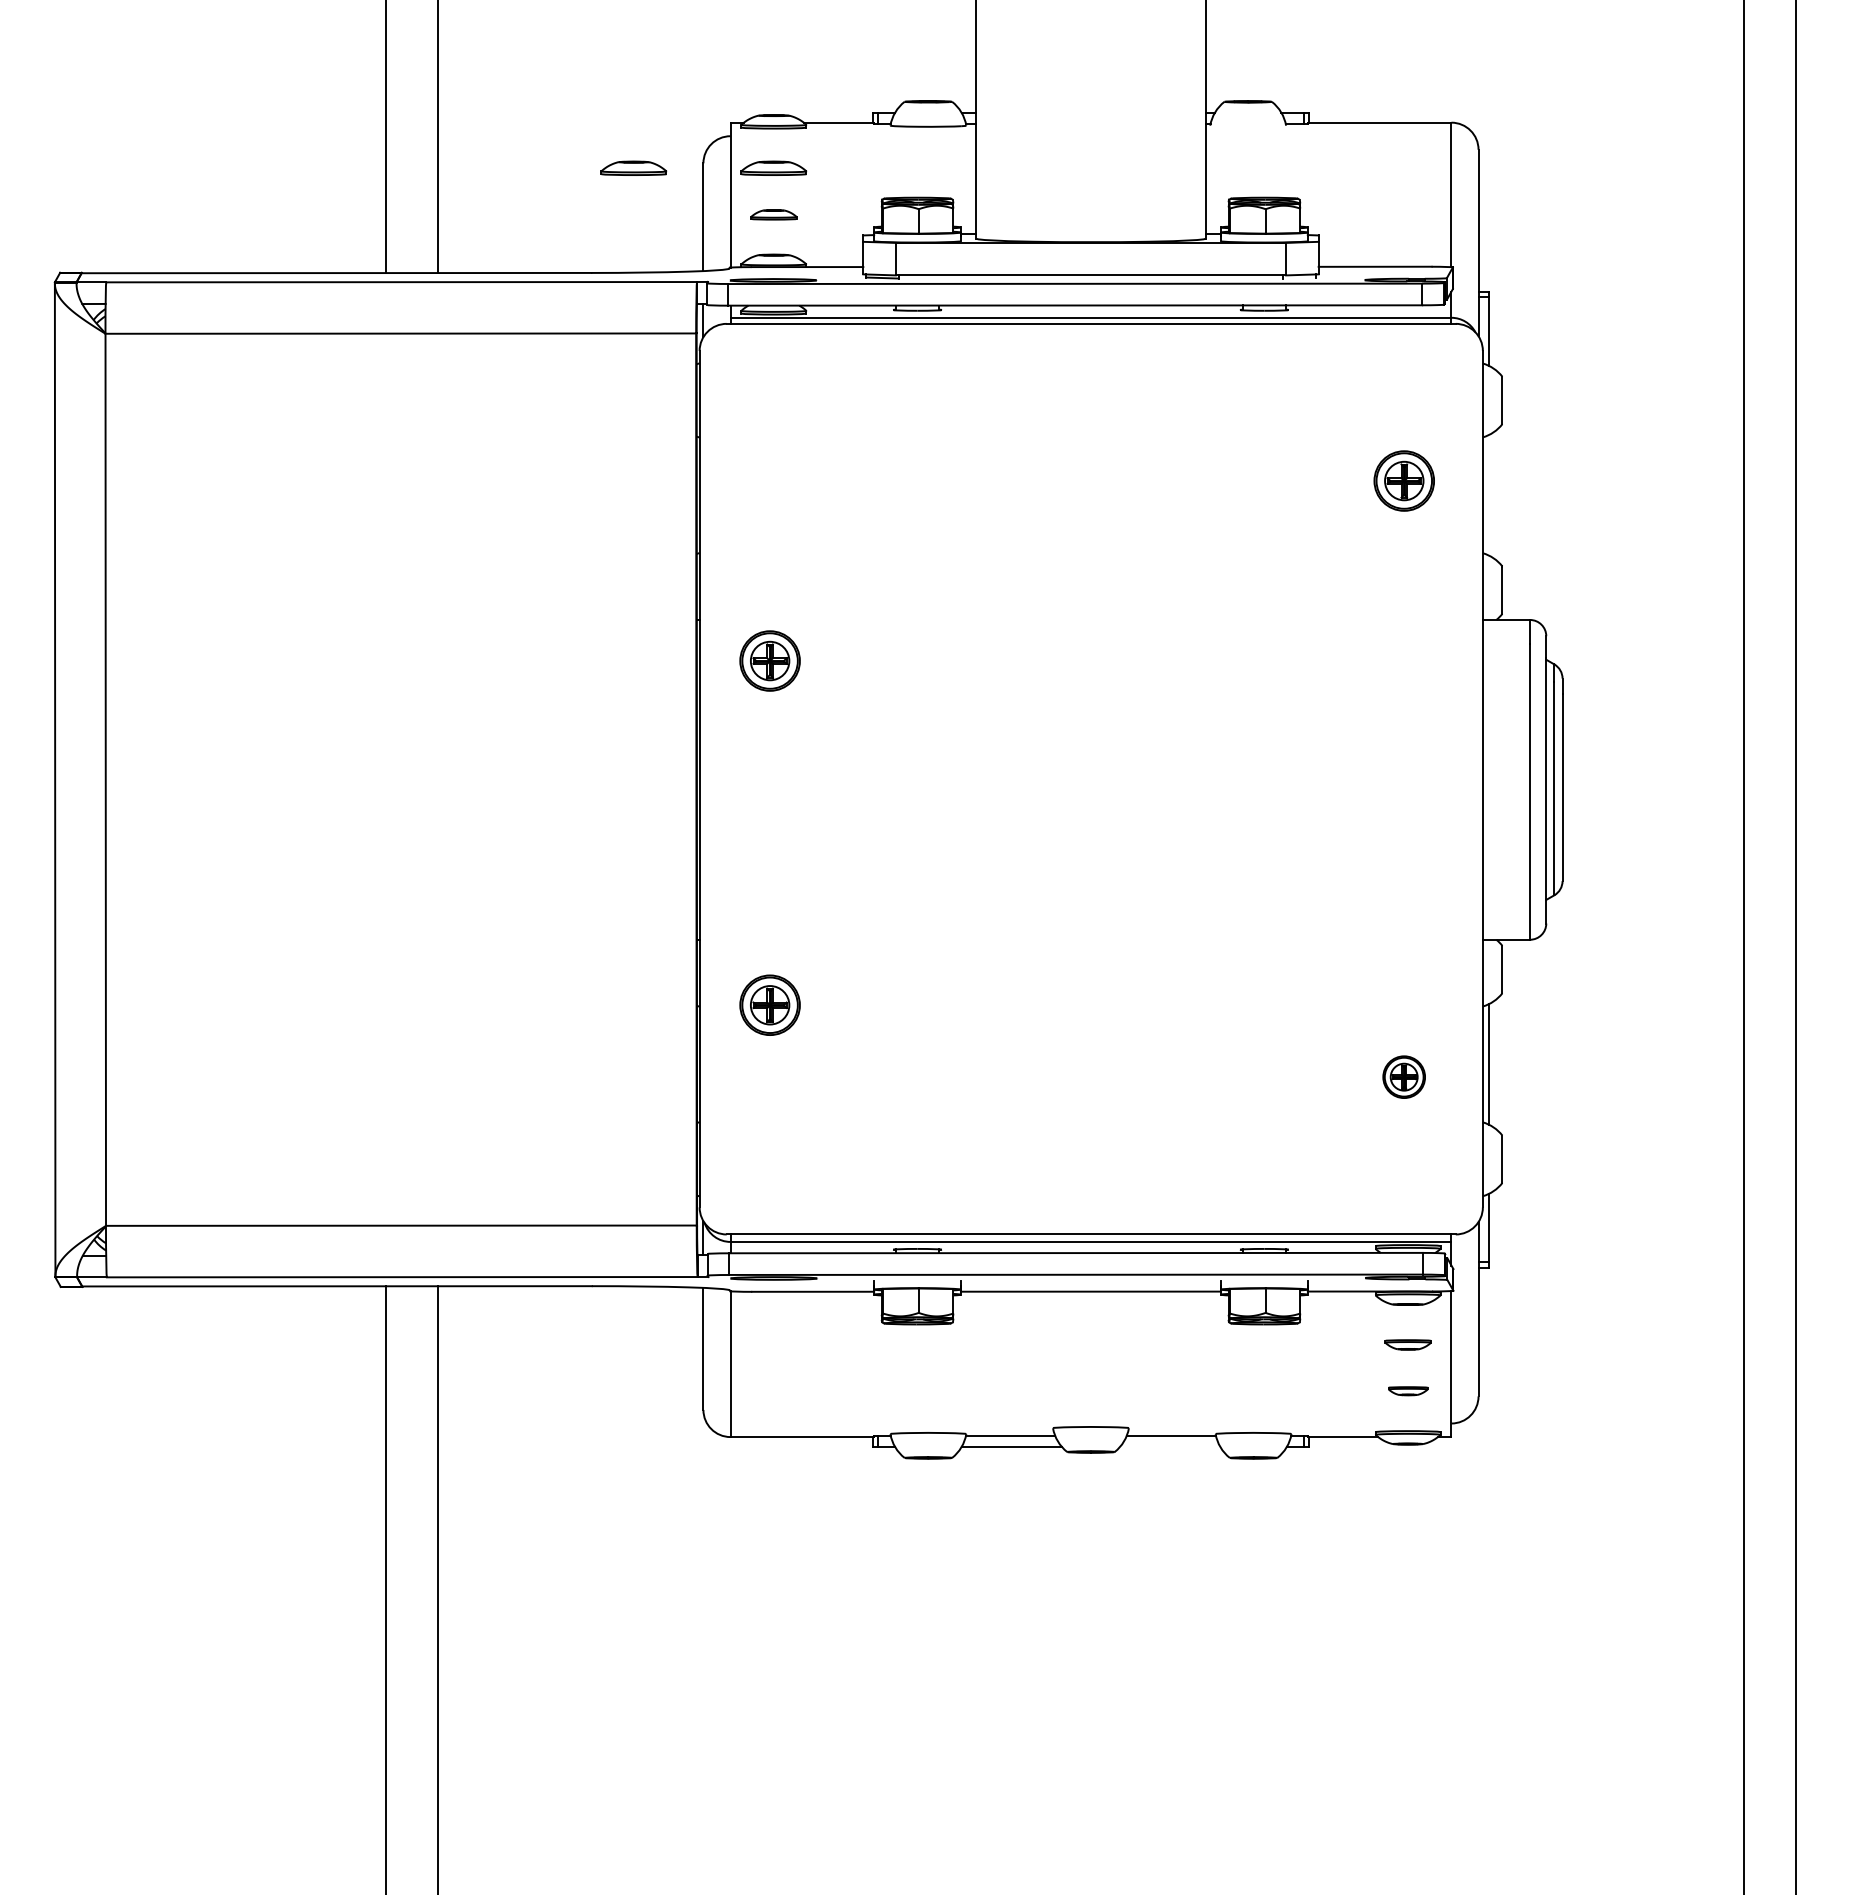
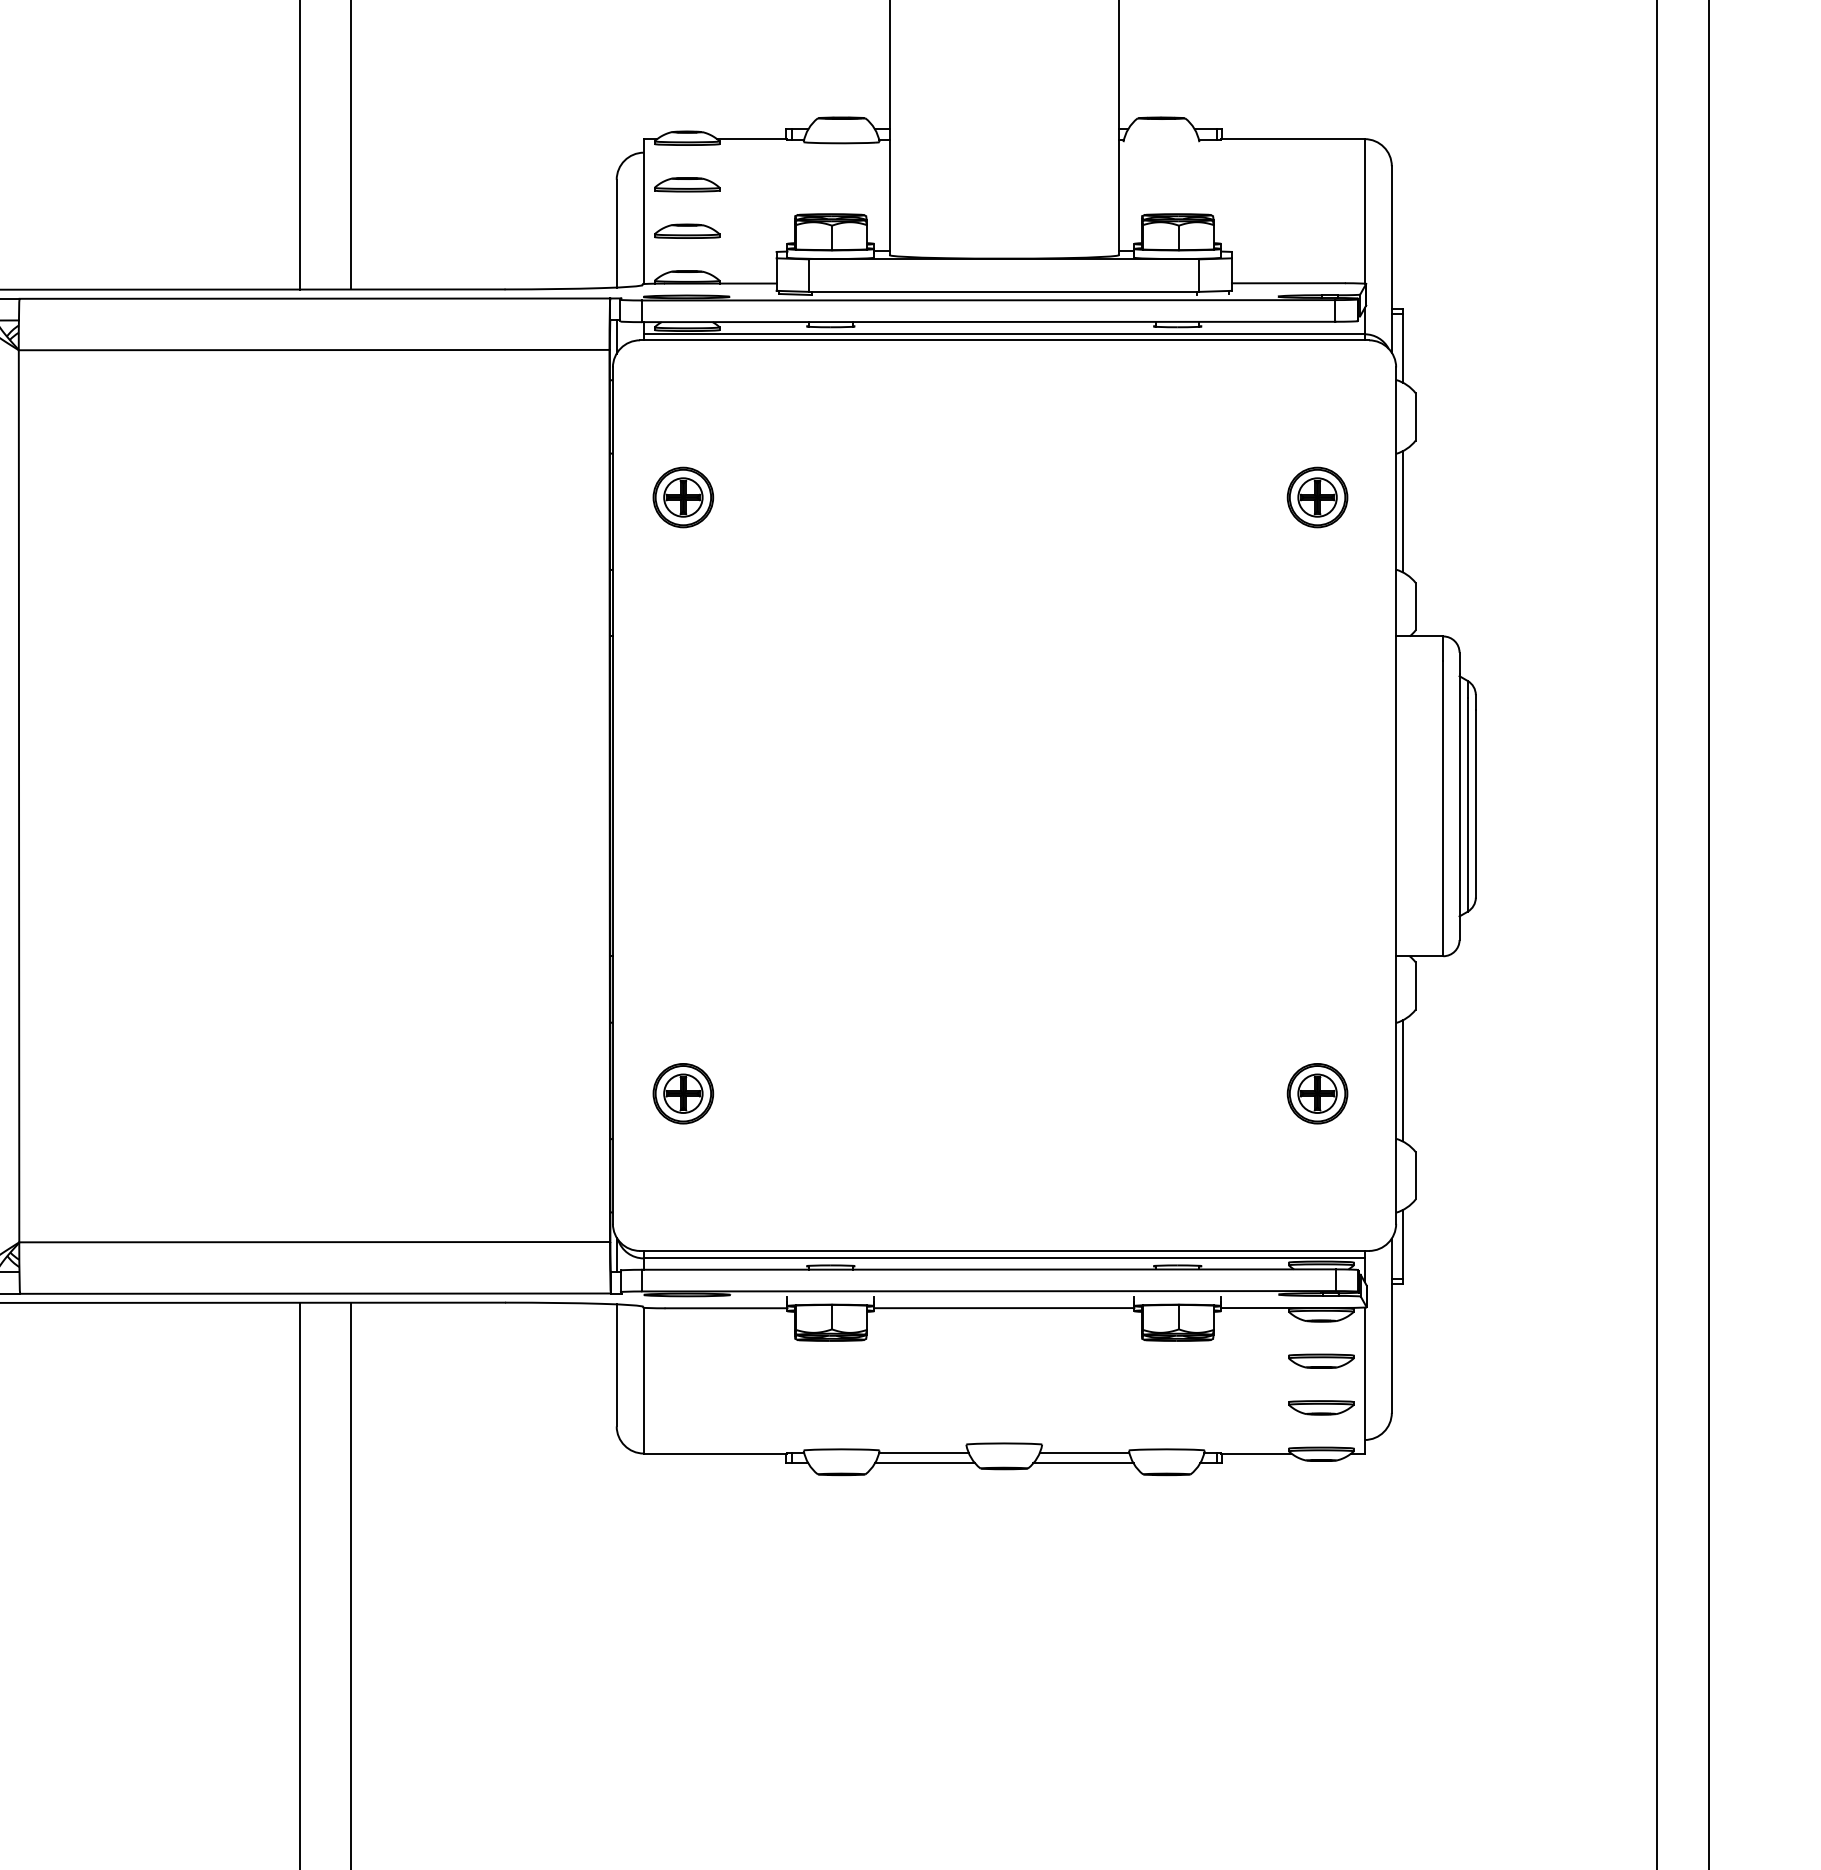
part: (633, 167) -> (546, 183), removed
part: (773, 214) -> (686, 230), size x1.43
line: (1489, 494) -> (1402, 510), added
part: (769, 660) -> (682, 496), moved
part: (769, 1004) -> (682, 1092), moved
part: (1403, 1076) -> (1316, 1092), size x1.43
part: (1408, 1344) -> (1321, 1360), size x1.43
part: (1408, 1390) -> (1321, 1406), size x1.67
line: (1170, 1447) -> (1083, 1463), added

